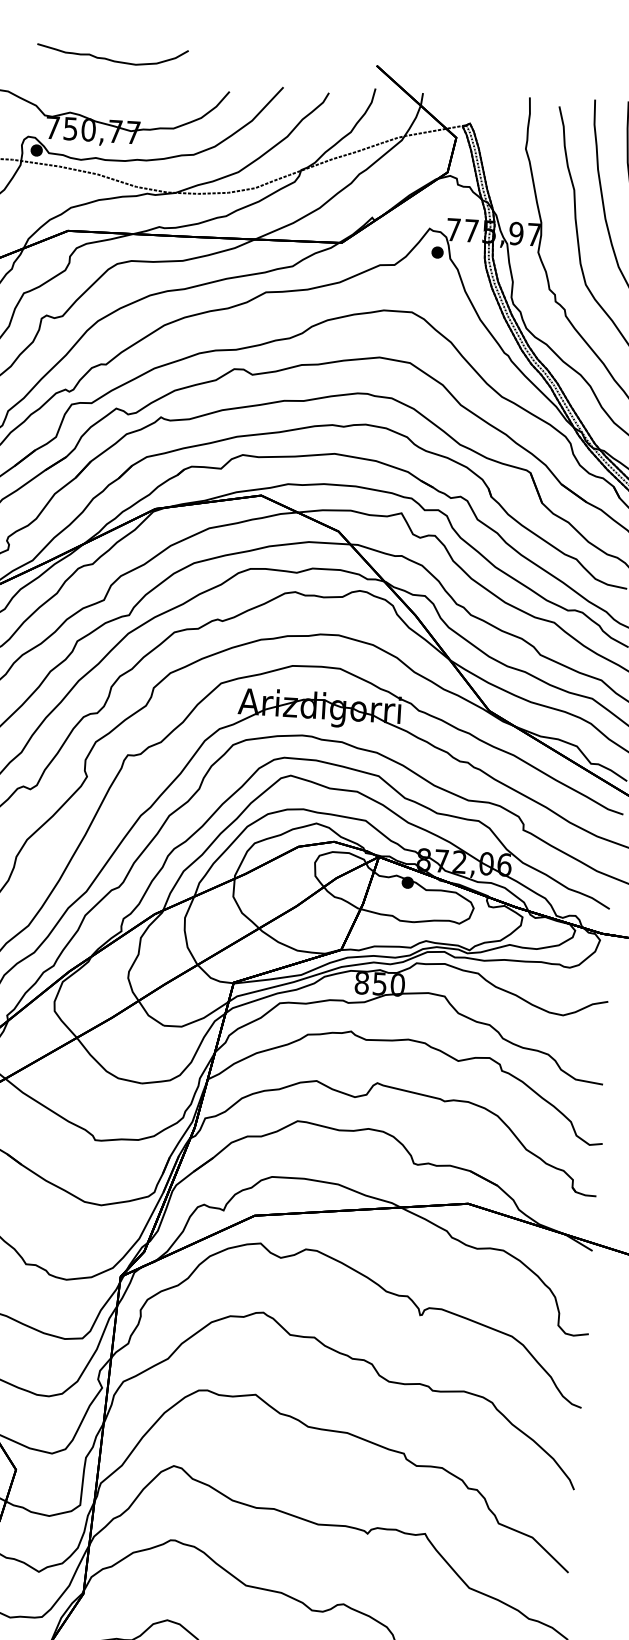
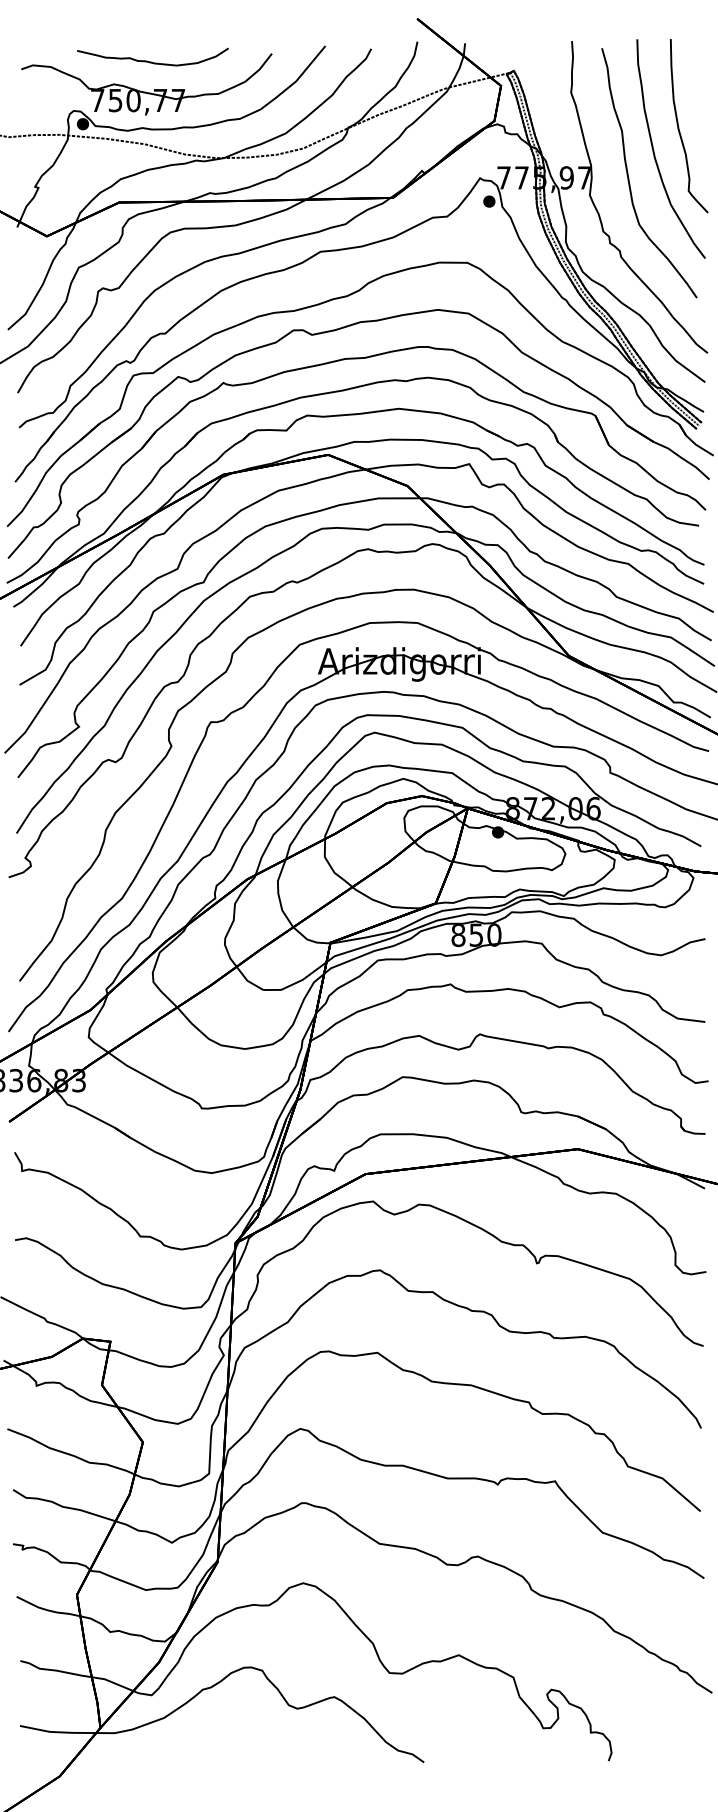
curve: (110, 59) -> (151, 61), moved

